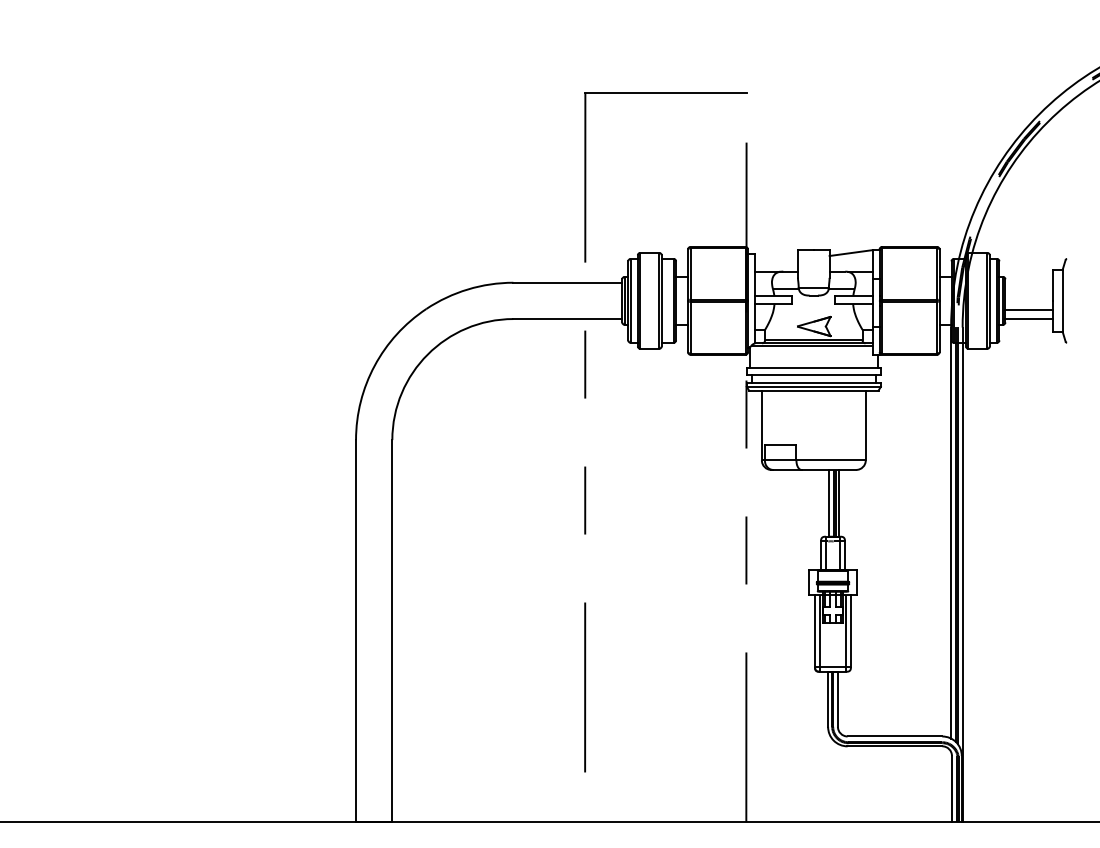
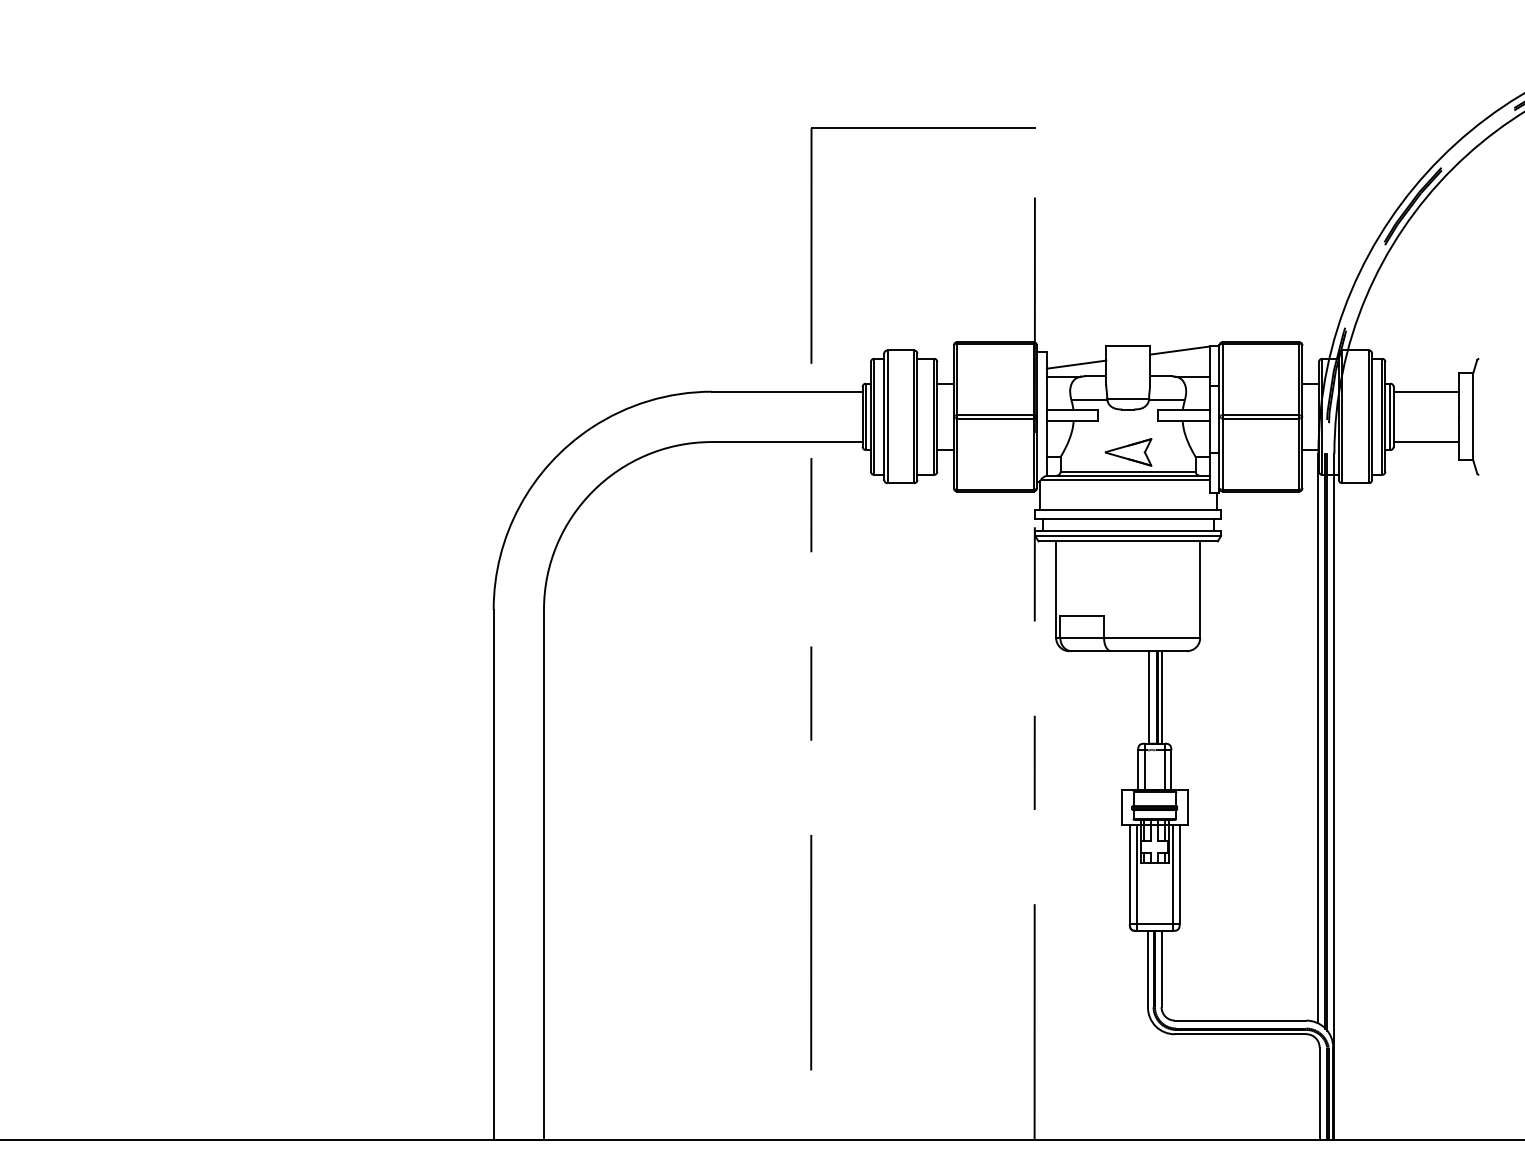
line: (776, 263) -> (1076, 364), added
line: (1029, 310) -> (1426, 391), moved

